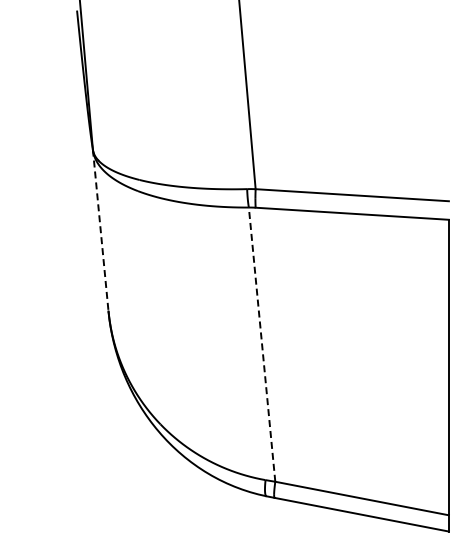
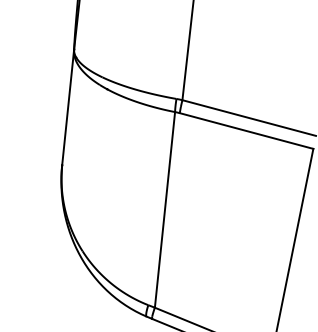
line: (100, 230) -> (68, 107), dashed -> solid
line: (262, 344) -> (165, 209), dashed -> solid

